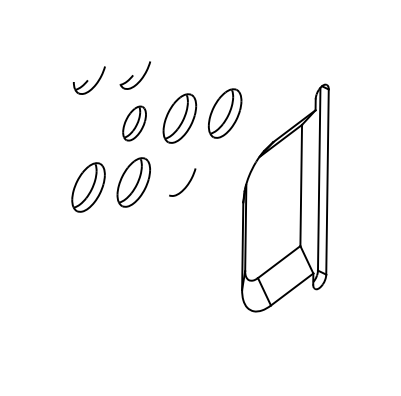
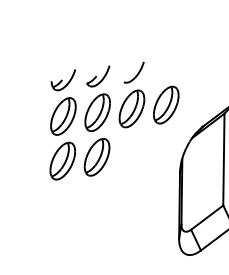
part: (134, 123) -> (97, 112), size x1.43
part: (89, 128) -> (63, 116), added
curve: (186, 184) -> (137, 74), moved

